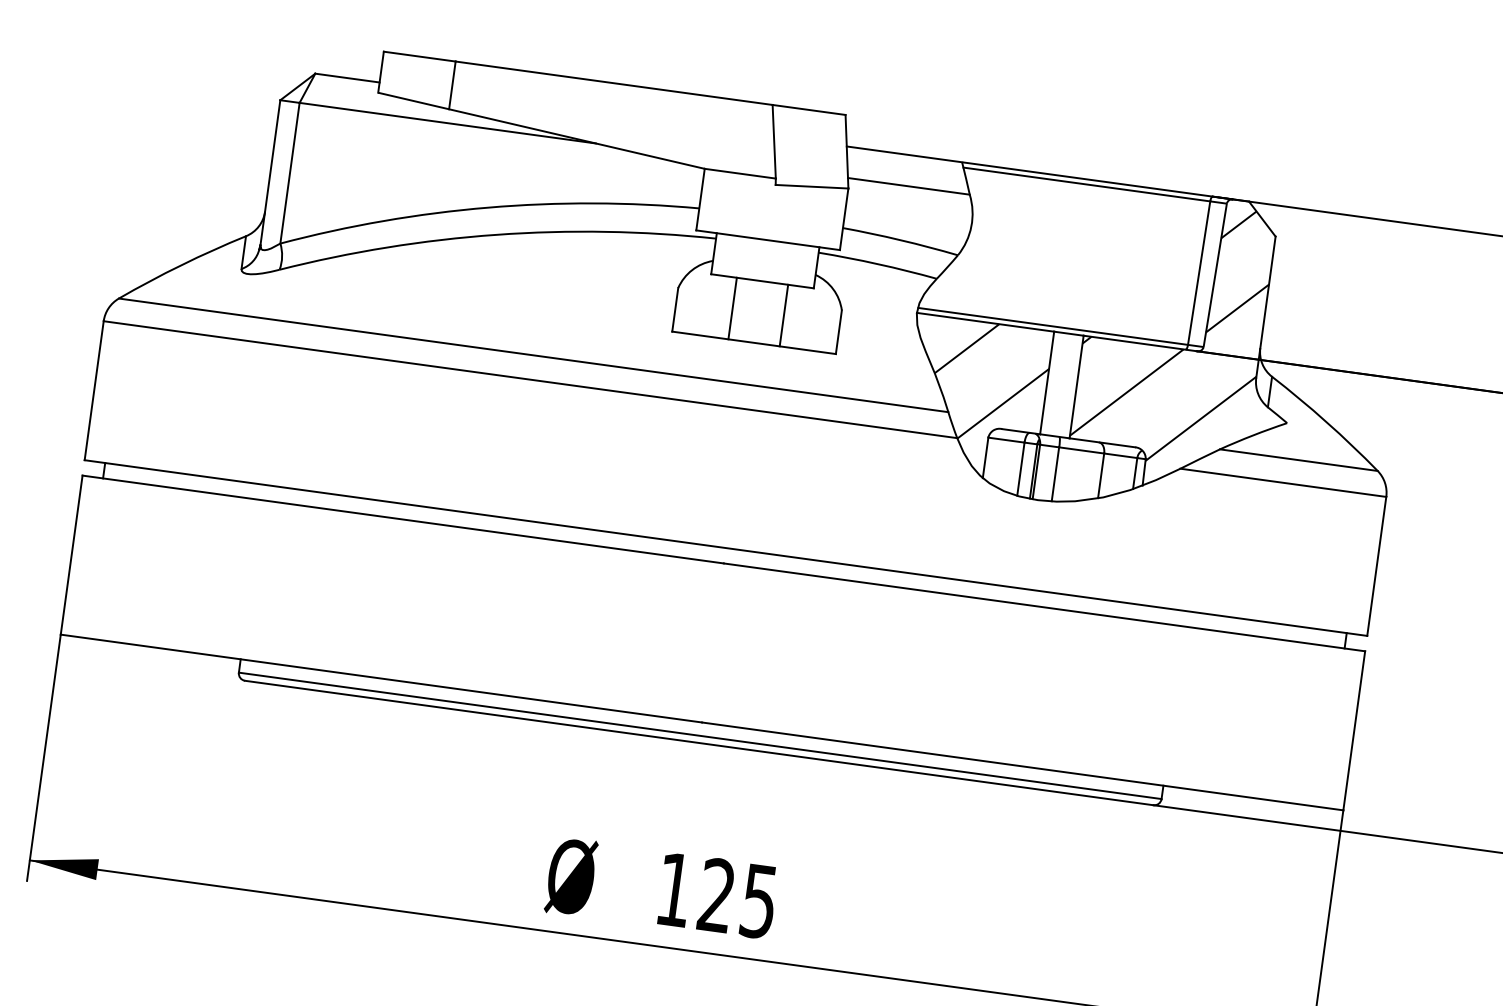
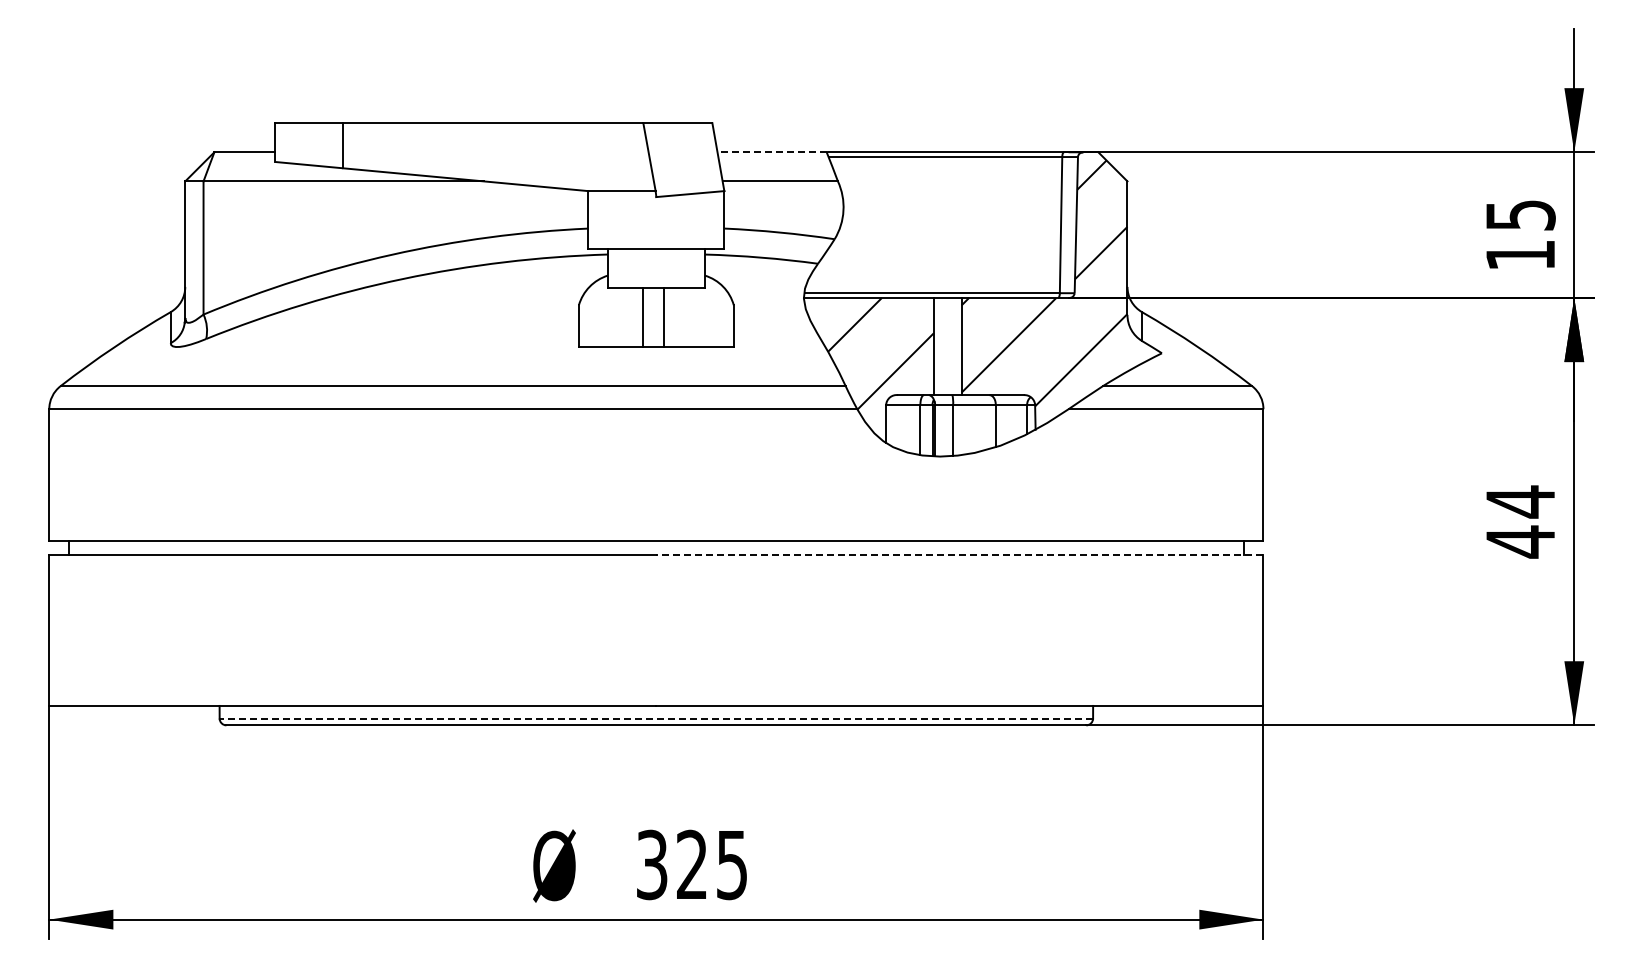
line: (904, 154) -> (772, 152), solid -> dashed
line: (733, 308) -> (664, 317), moved
line: (783, 315) -> (642, 317), moved
line: (1044, 607) -> (959, 555), solid -> dashed
line: (700, 735) -> (656, 718), solid -> dashed
text: (675, 889) -> (652, 864), 125 -> 325

